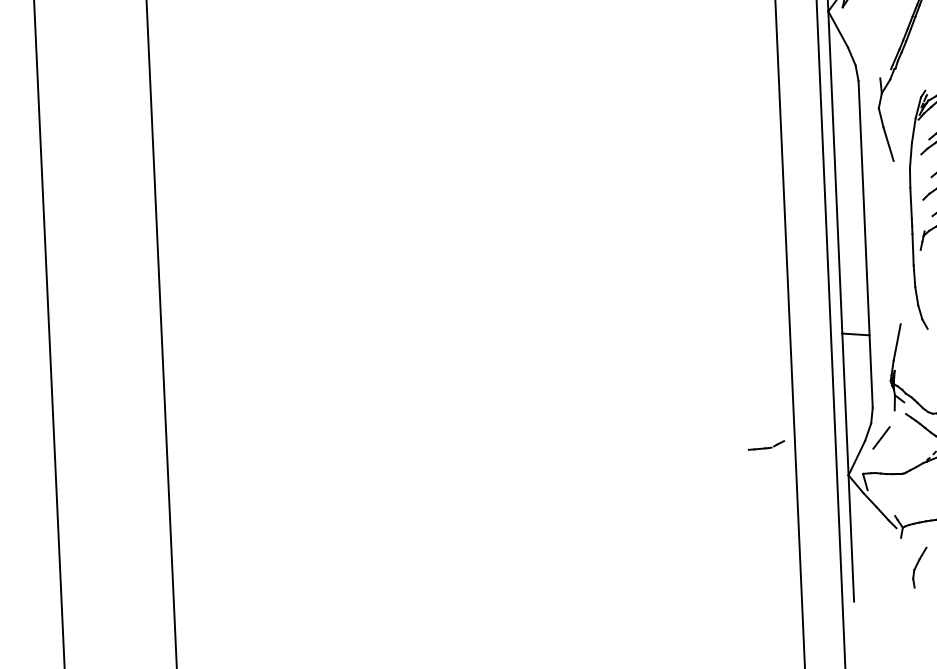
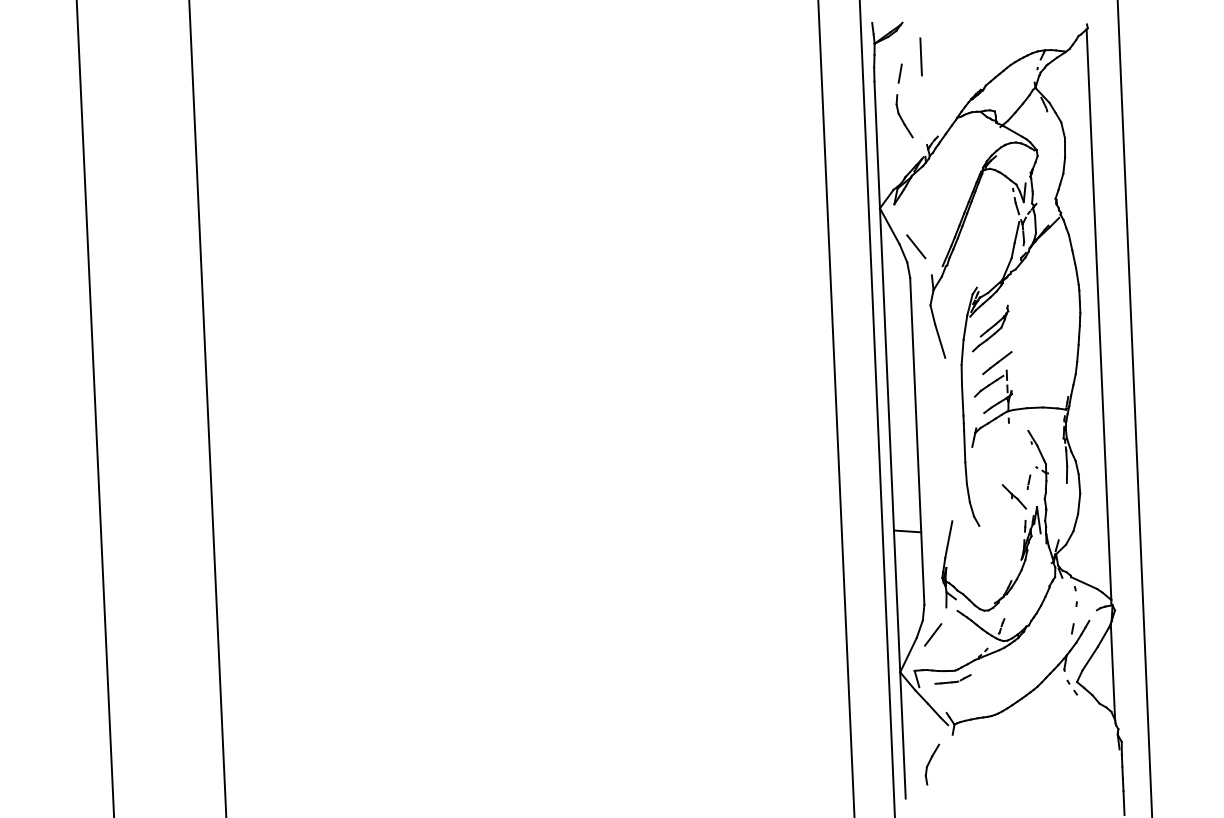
line: (864, 49) -> (916, 246), added
part: (765, 445) -> (952, 679), moved
part: (919, 567) -> (932, 764), moved

